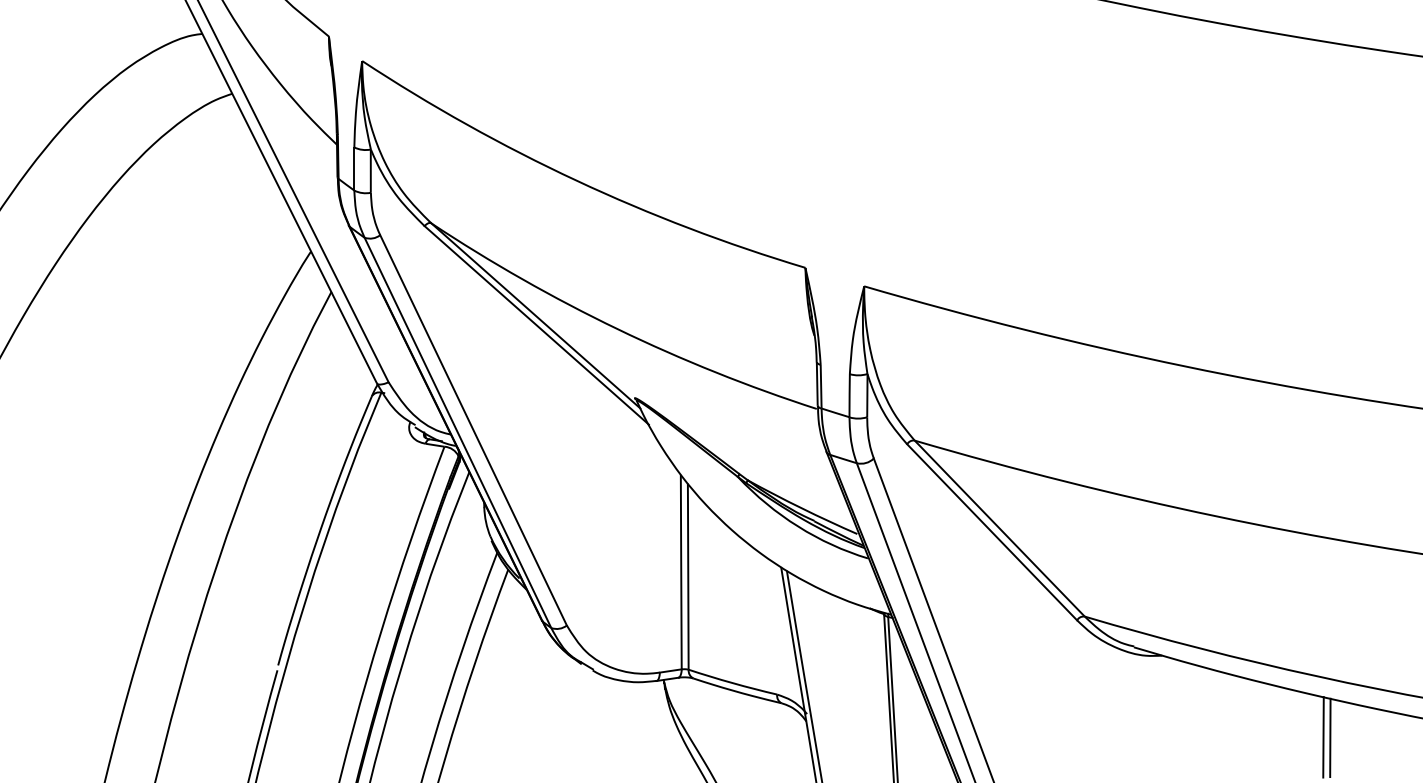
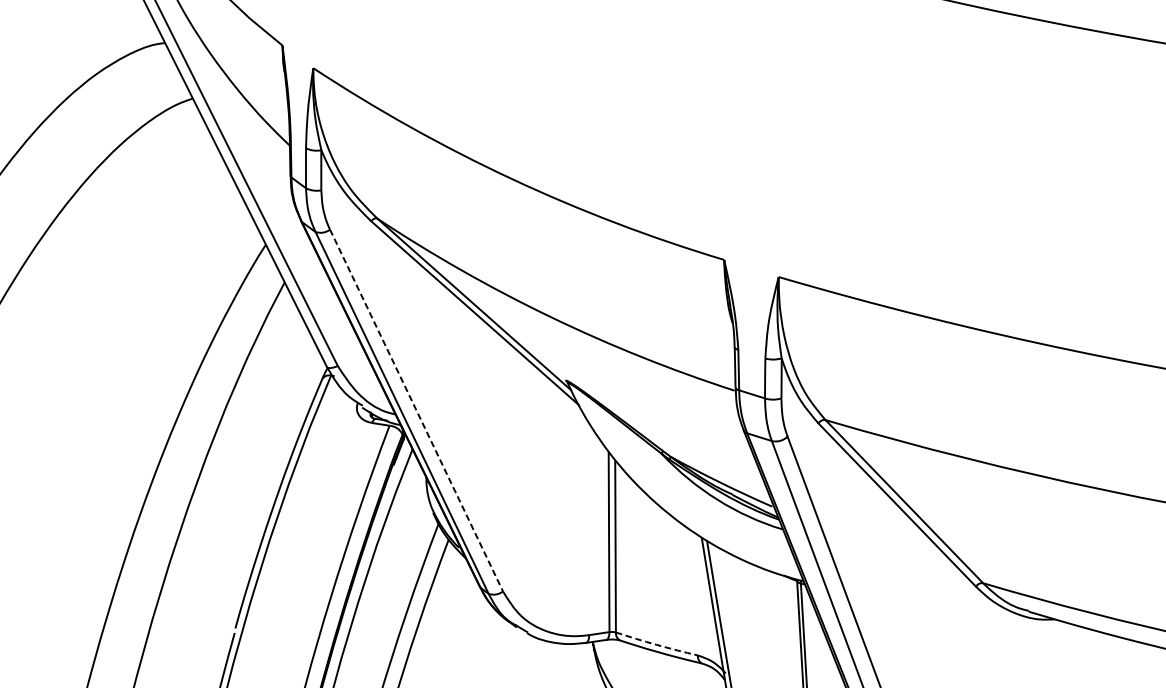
line: (473, 430) -> (416, 410), solid -> dashed
arc: (732, 683) -> (656, 645), solid -> dashed

